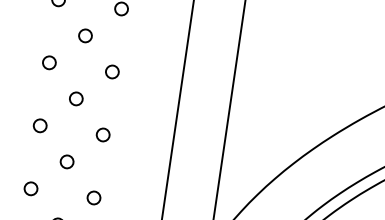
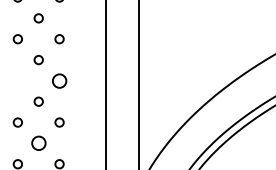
circle: (48, 62) -> (17, 80), removed
circle: (112, 71) -> (59, 80), size x1.6
circle: (66, 162) -> (38, 143), size x1.6

